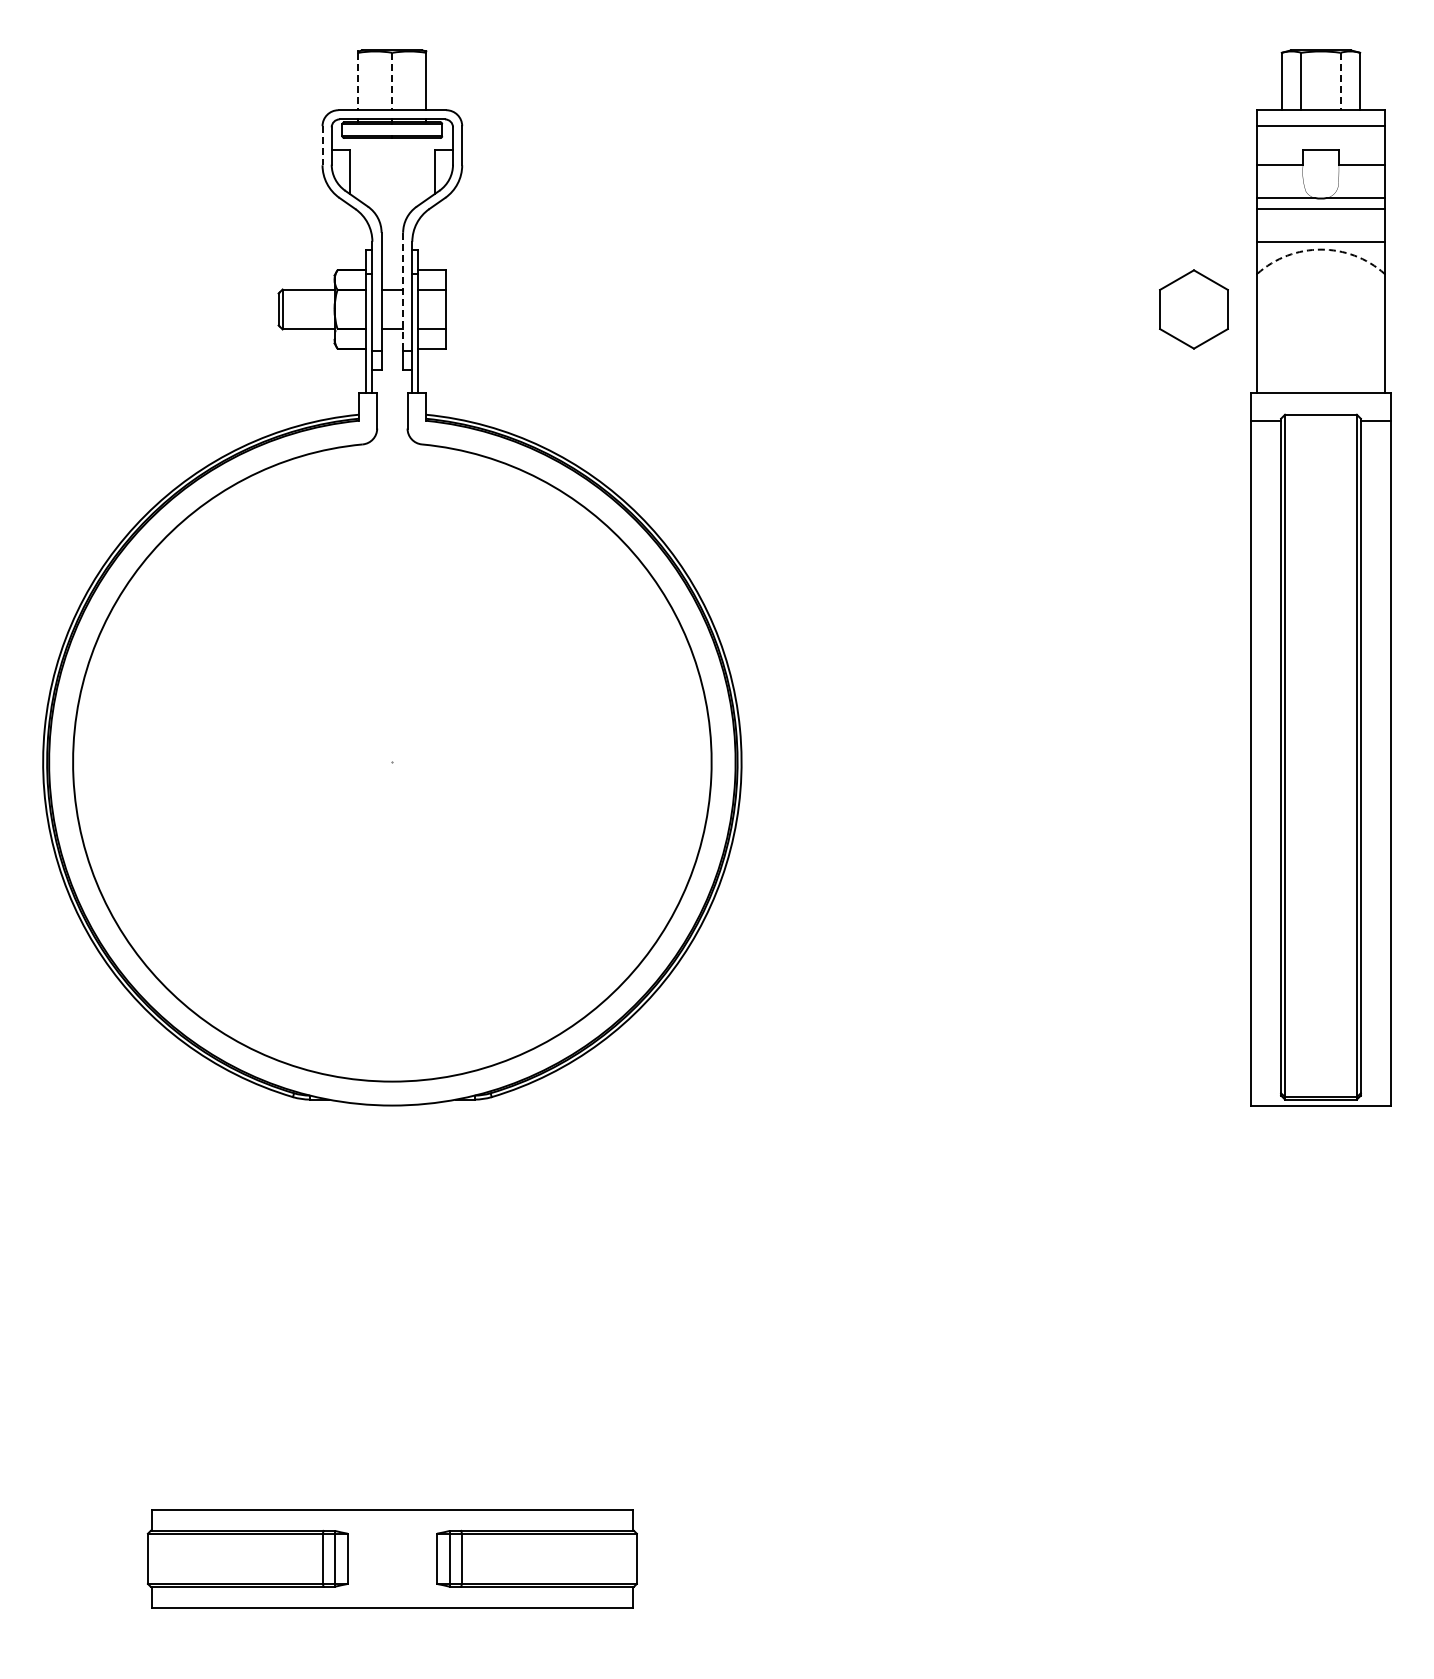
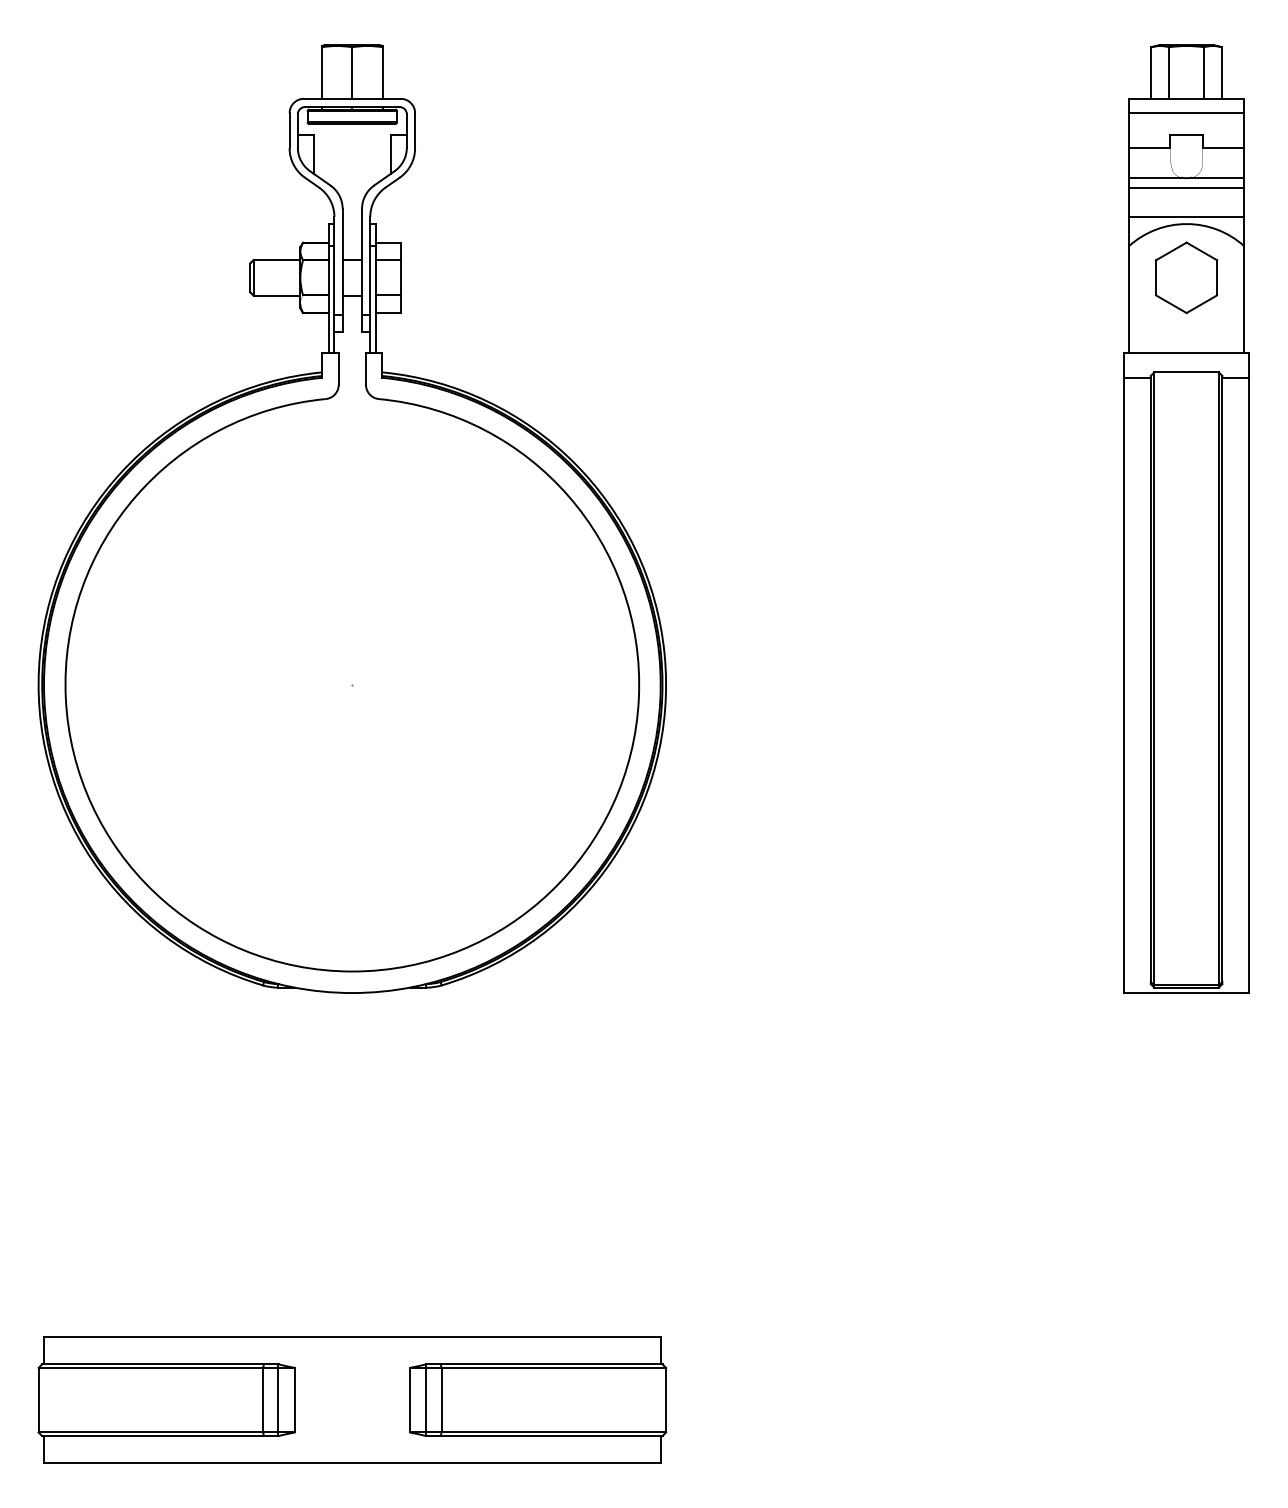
line: (358, 81) -> (321, 73), dashed -> solid
line: (392, 81) -> (352, 73), dashed -> solid
line: (1340, 81) -> (1204, 73), dashed -> solid
line: (322, 145) -> (289, 130), dashed -> solid
arc: (1320, 249) -> (1186, 223), dashed -> solid
line: (403, 292) -> (362, 262), dashed -> solid
part: (1193, 309) -> (1186, 277), moved
part: (392, 1558) -> (352, 1399), size x1.43

